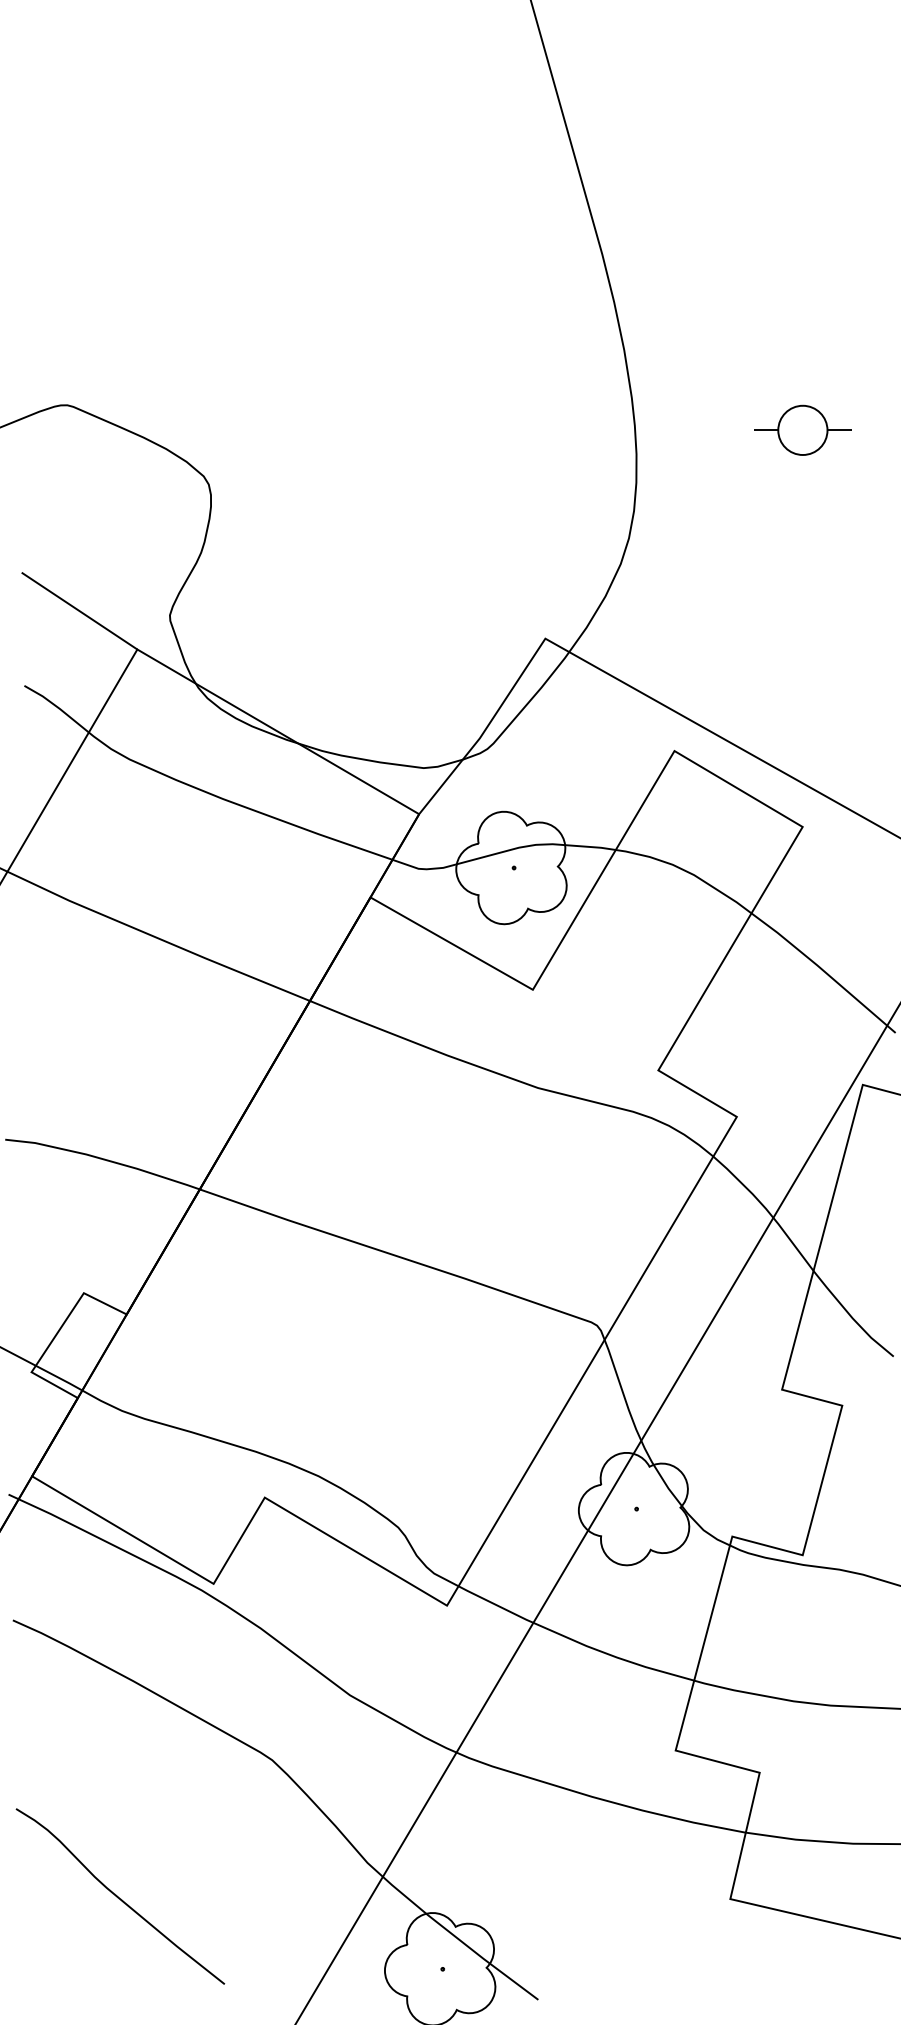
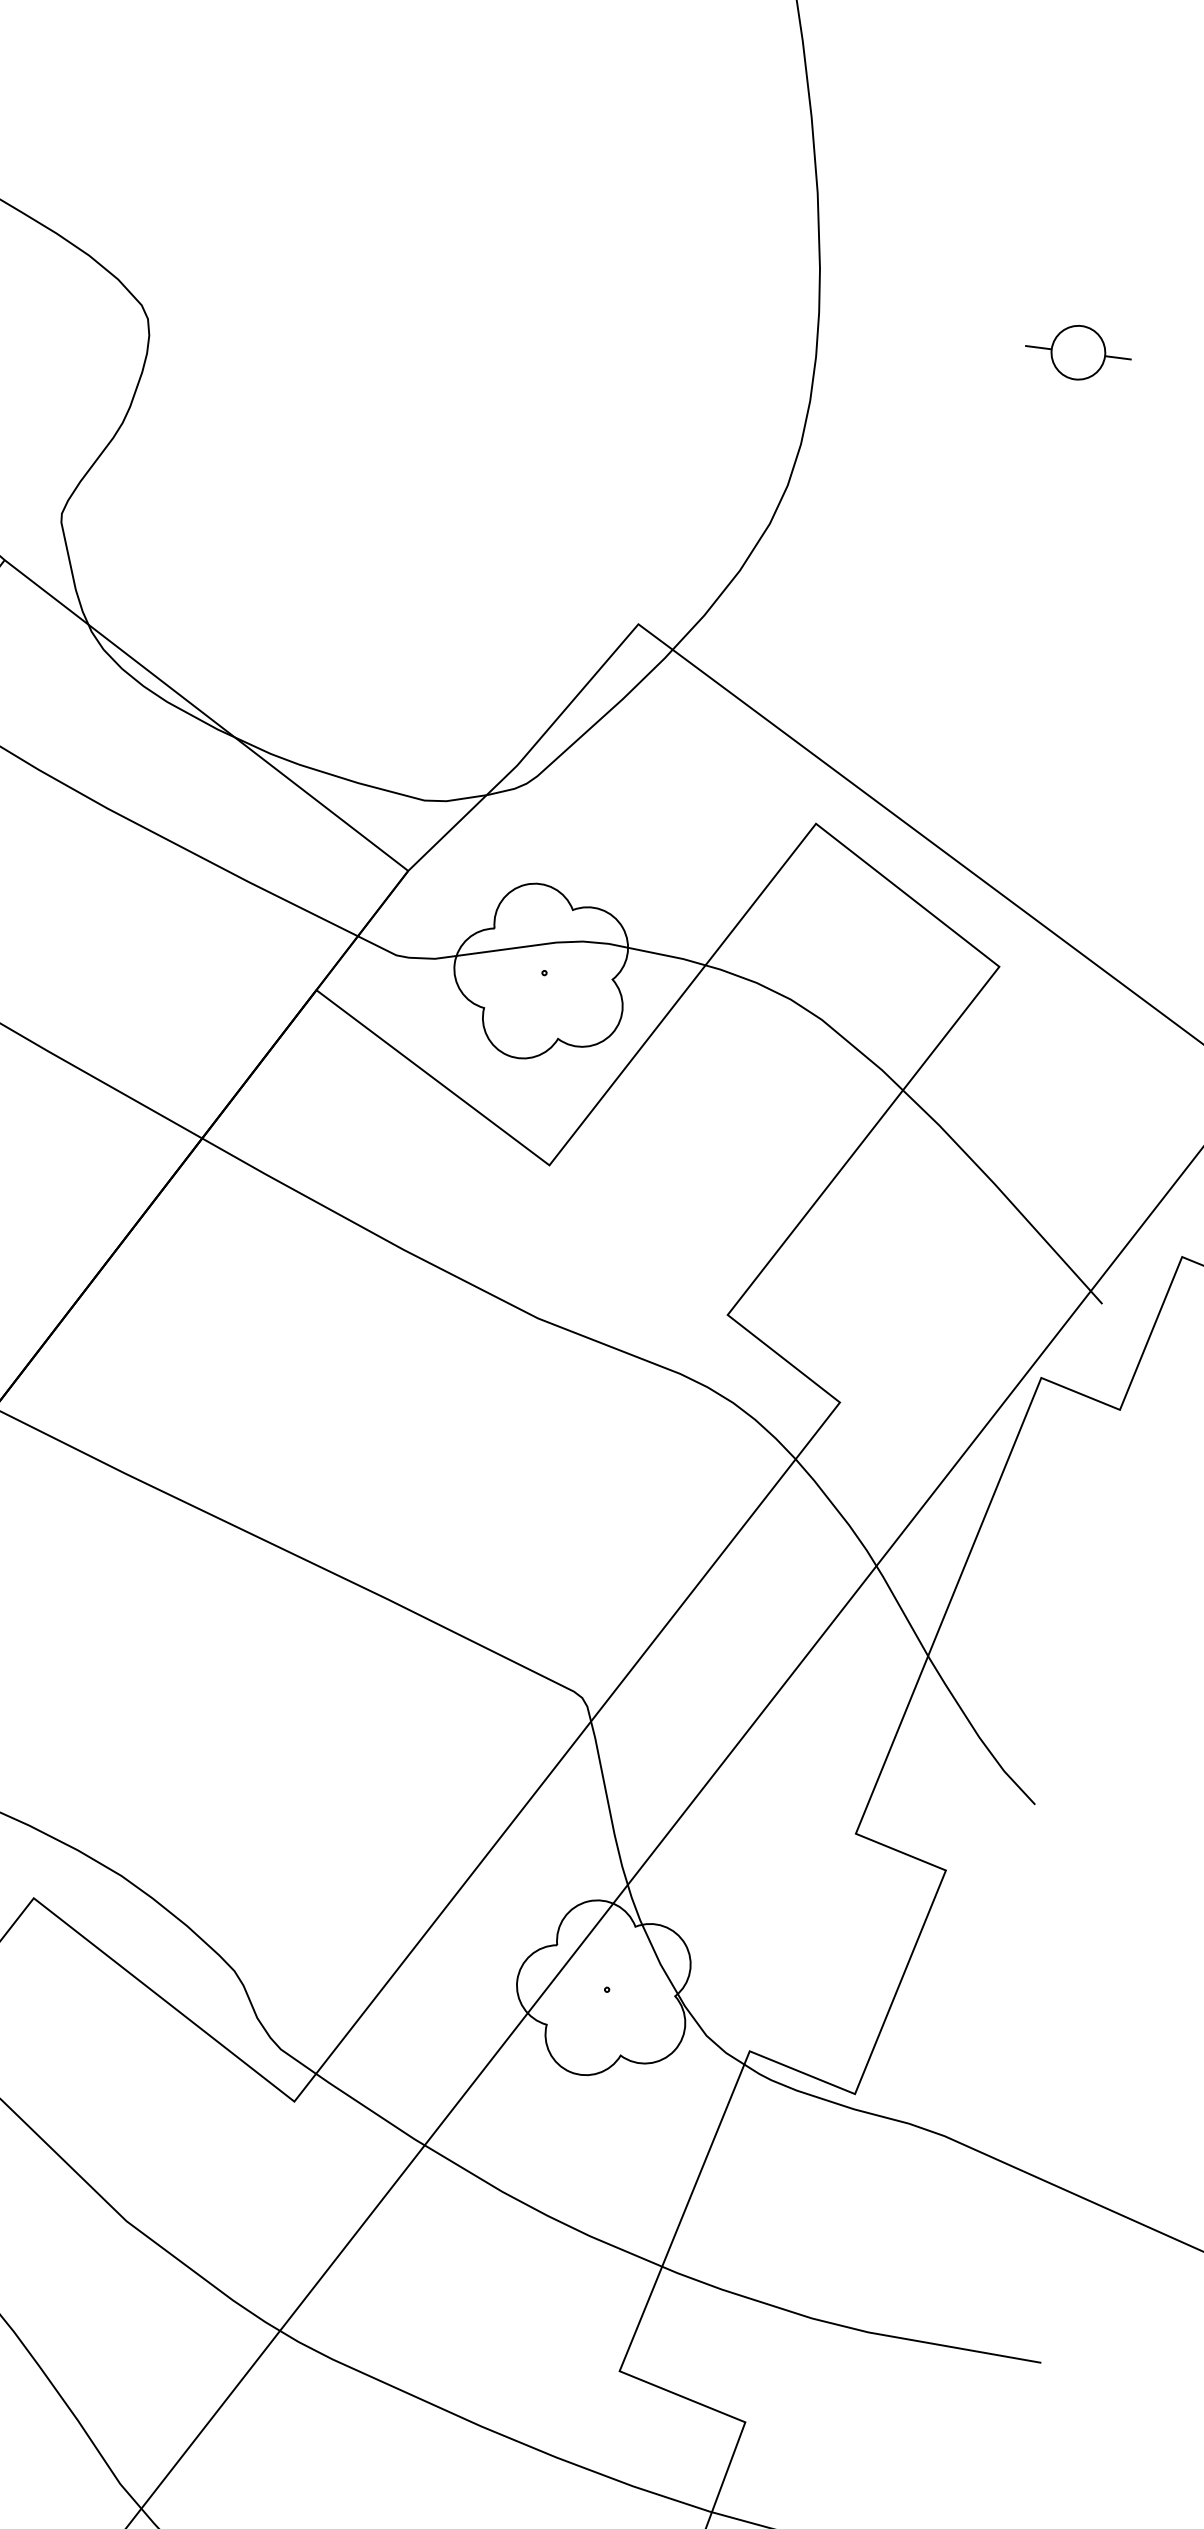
part: (802, 429) -> (1077, 351), size x0.7

